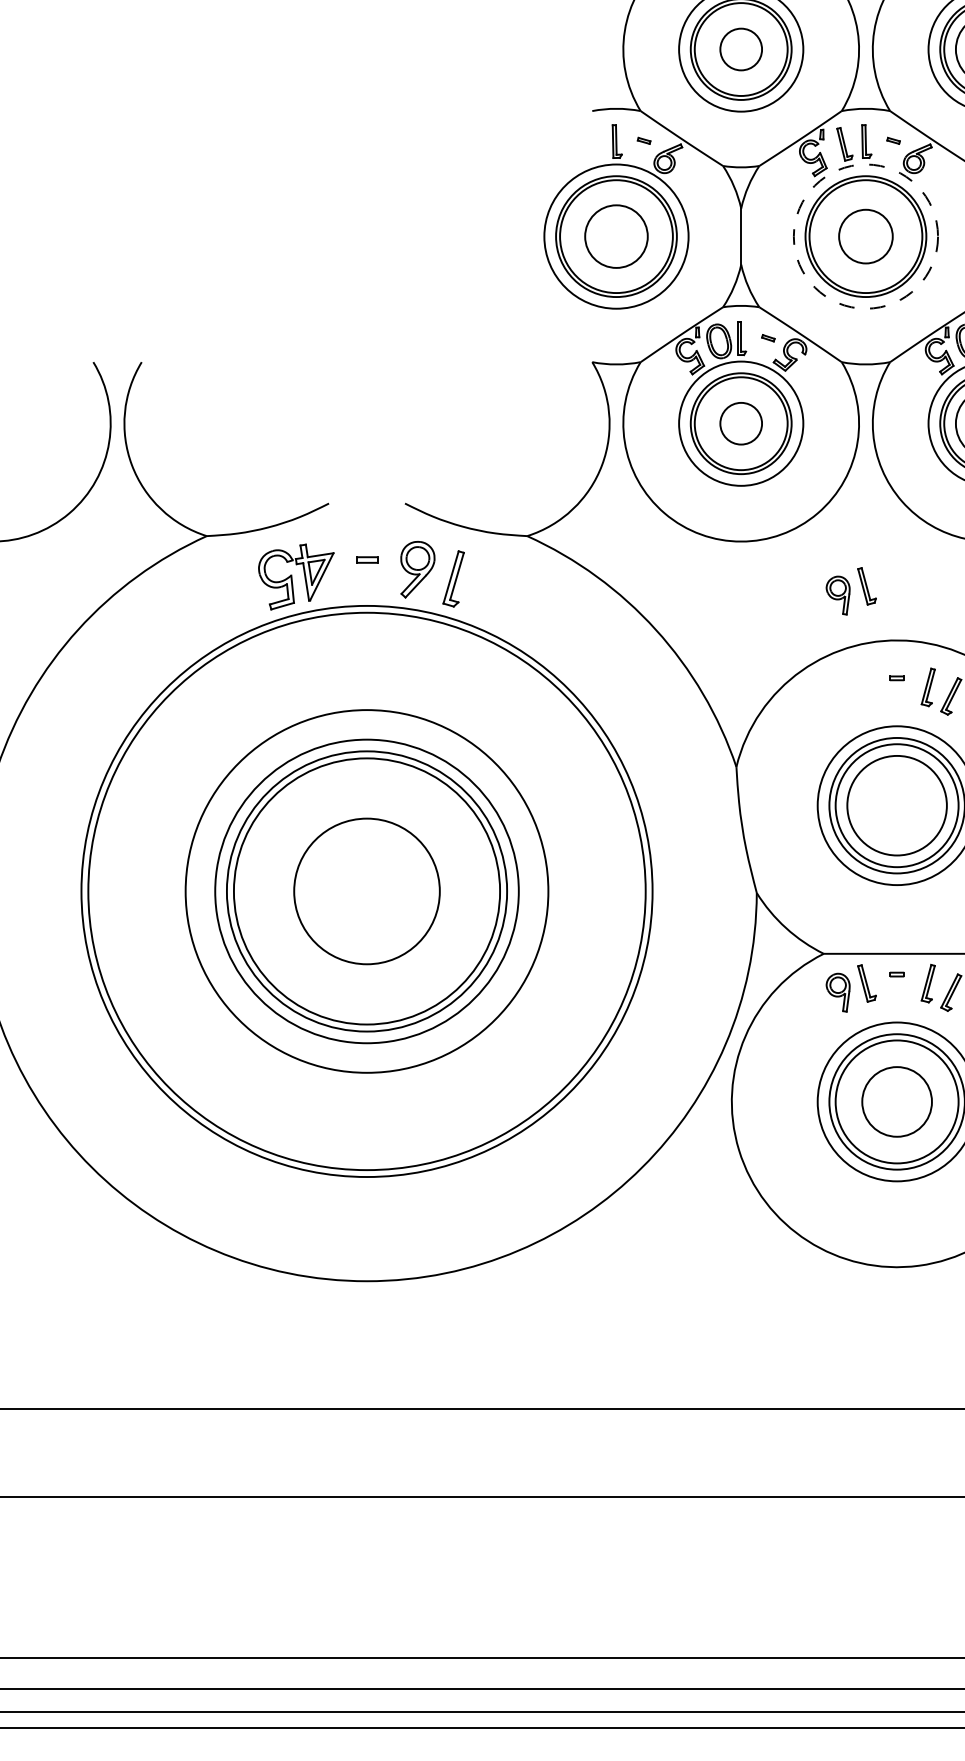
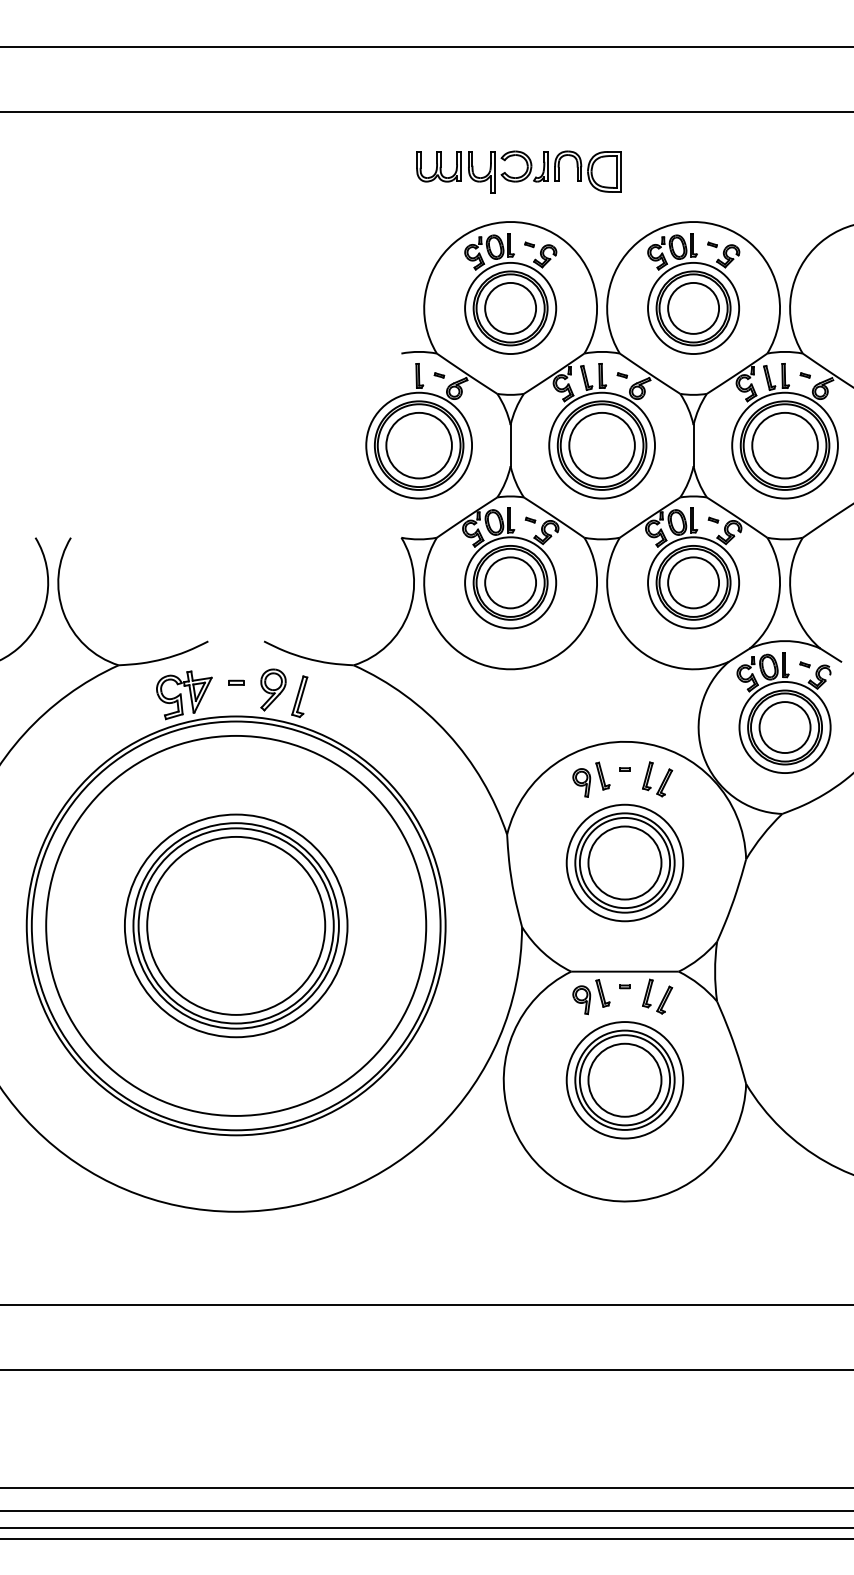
circle: (741, 48) -> (510, 307), size x1.67
circle: (615, 236) -> (418, 445), size x1.43
circle: (865, 236) -> (601, 445), dashed -> solid
circle: (865, 236) -> (601, 445), size x1.67
circle: (741, 423) -> (510, 582), size x1.67
part: (851, 590) -> (591, 779), moved
circle: (367, 890) -> (236, 925), size x1.43
circle: (367, 890) -> (236, 925), size x1.67
circle: (896, 1100) -> (624, 1079), size x1.43

